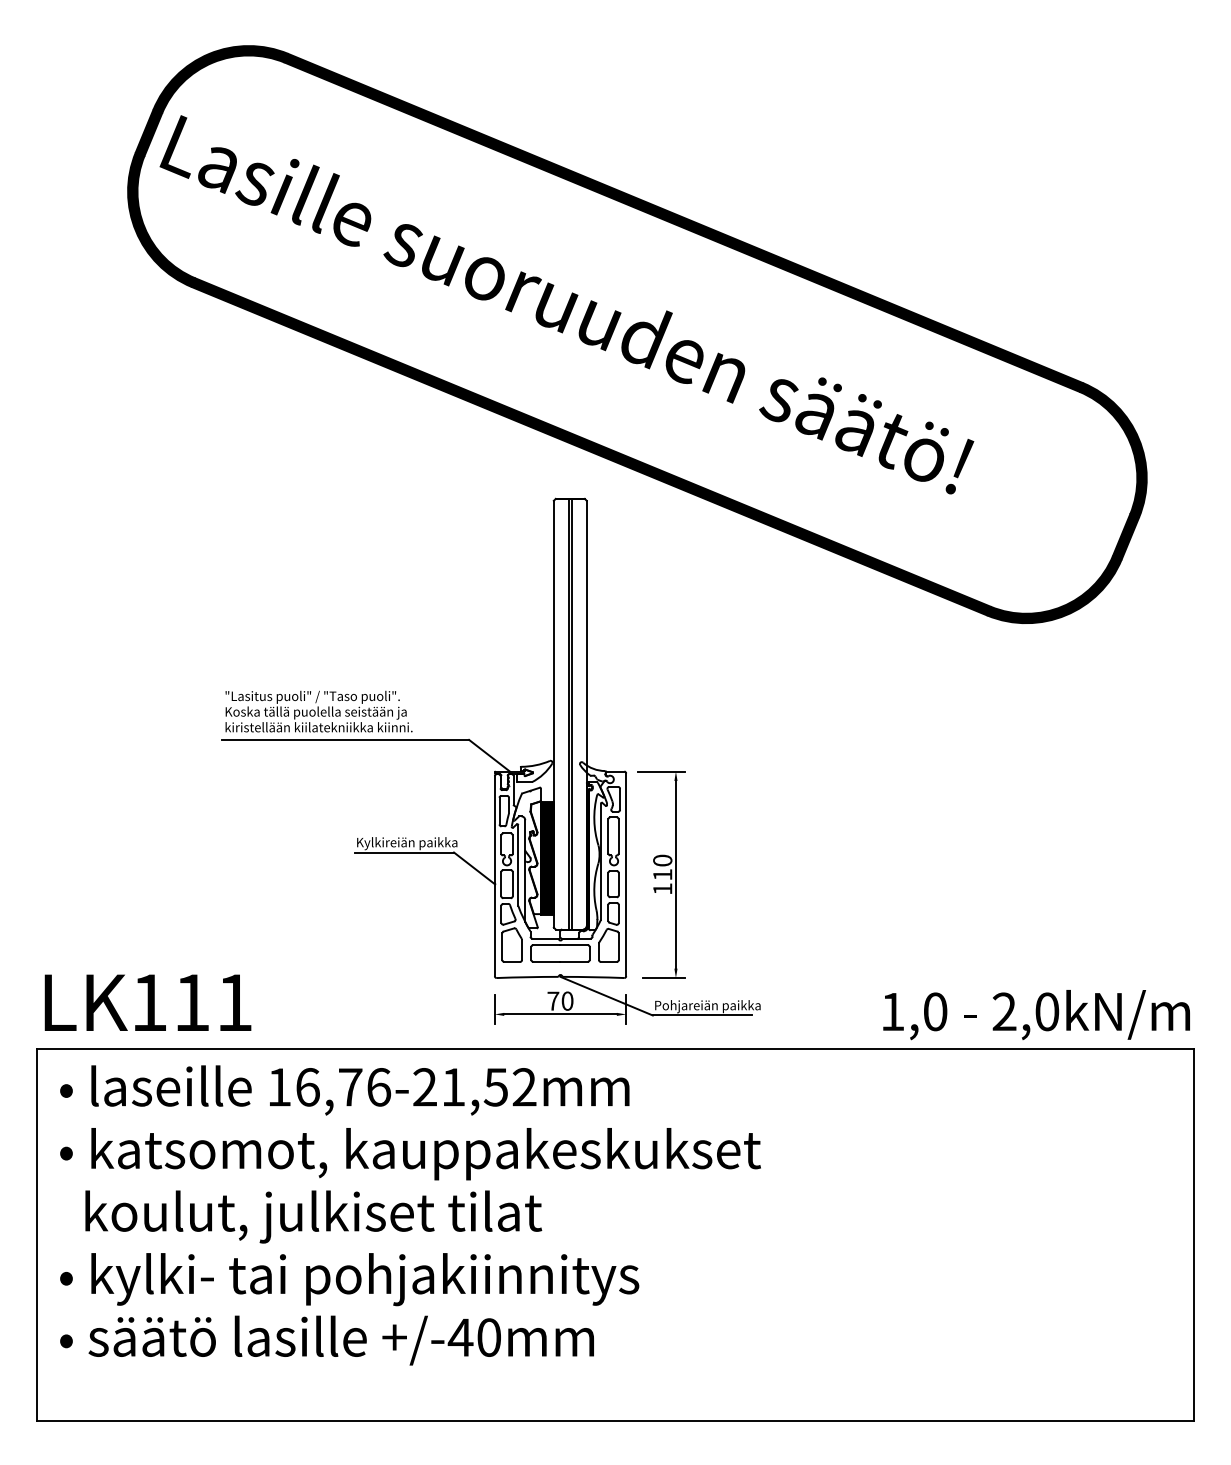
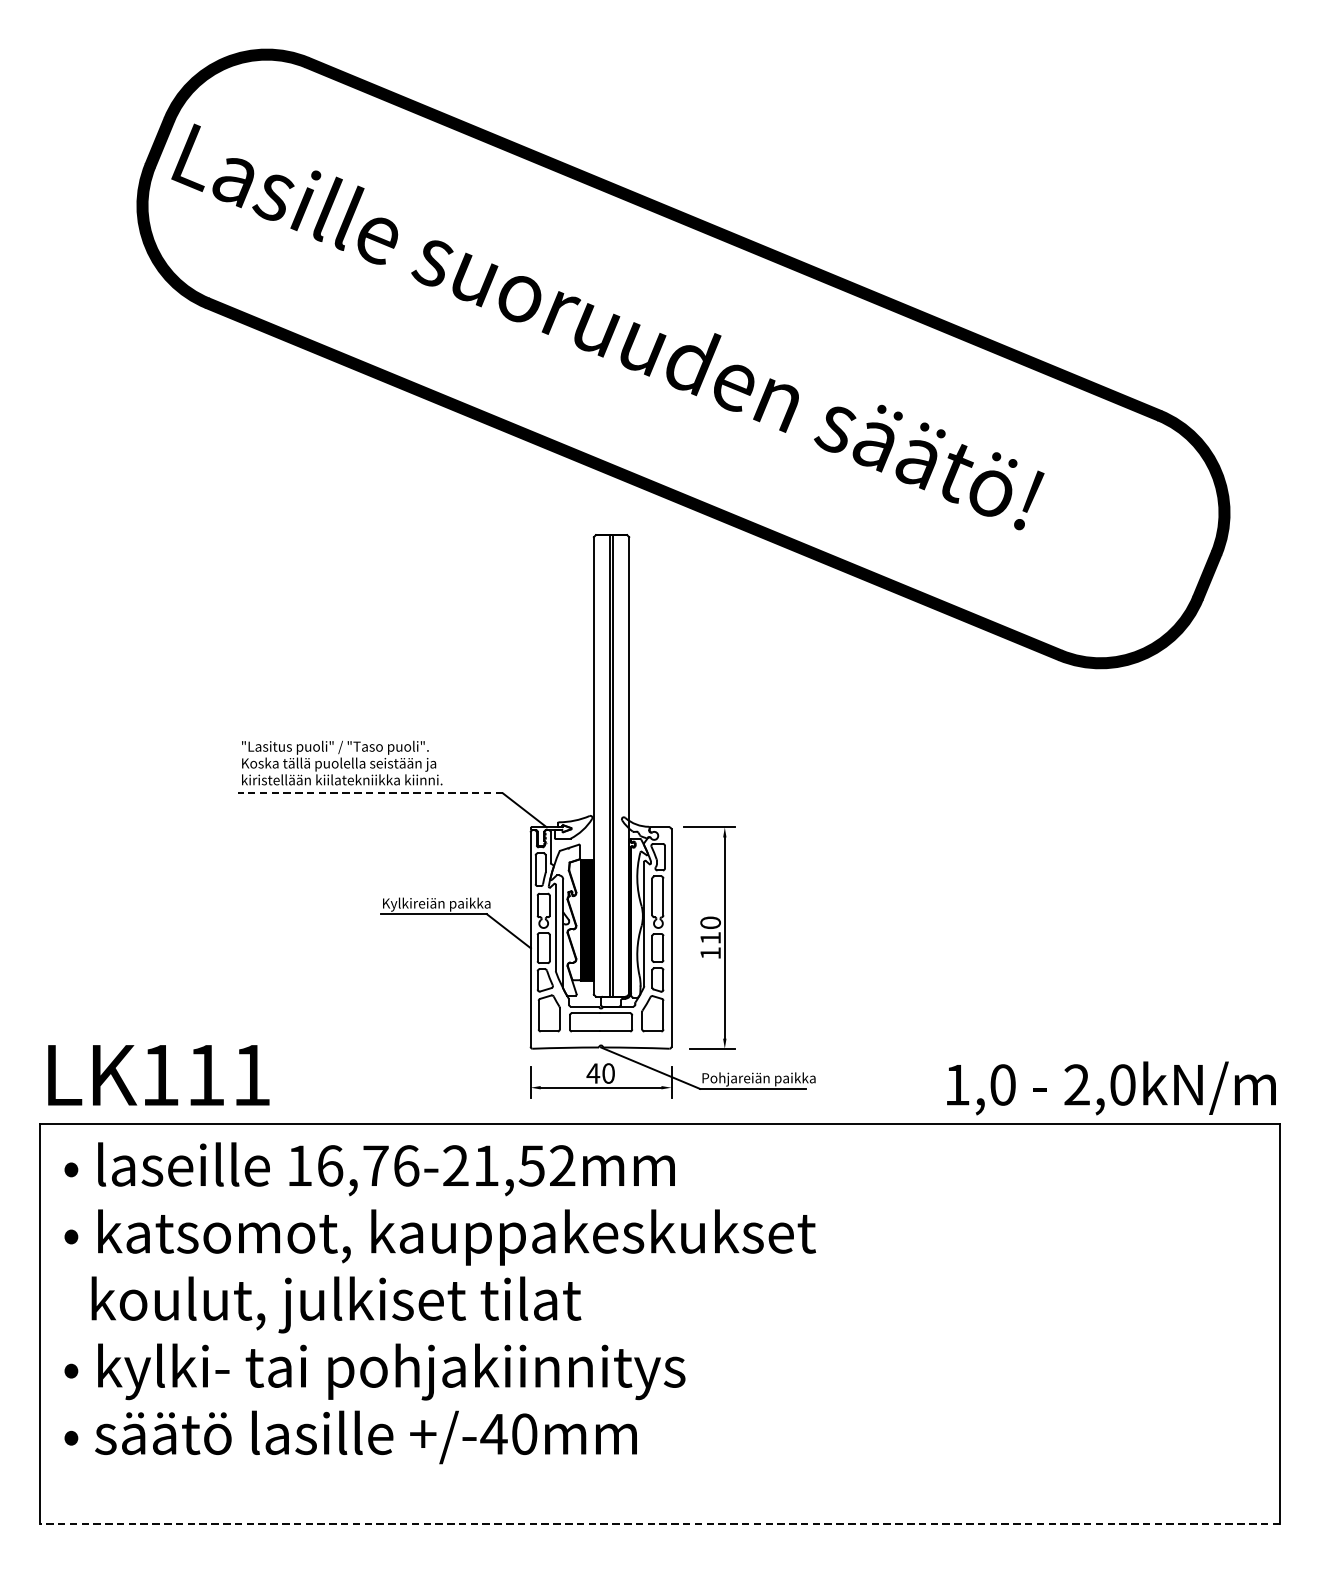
line: (345, 739) -> (370, 793), solid -> dashed
text: (552, 1000) -> (592, 1072), 70 -> 40
line: (615, 1421) -> (660, 1524), solid -> dashed

